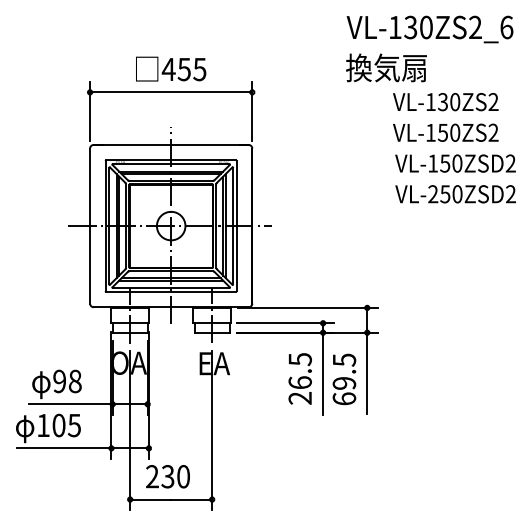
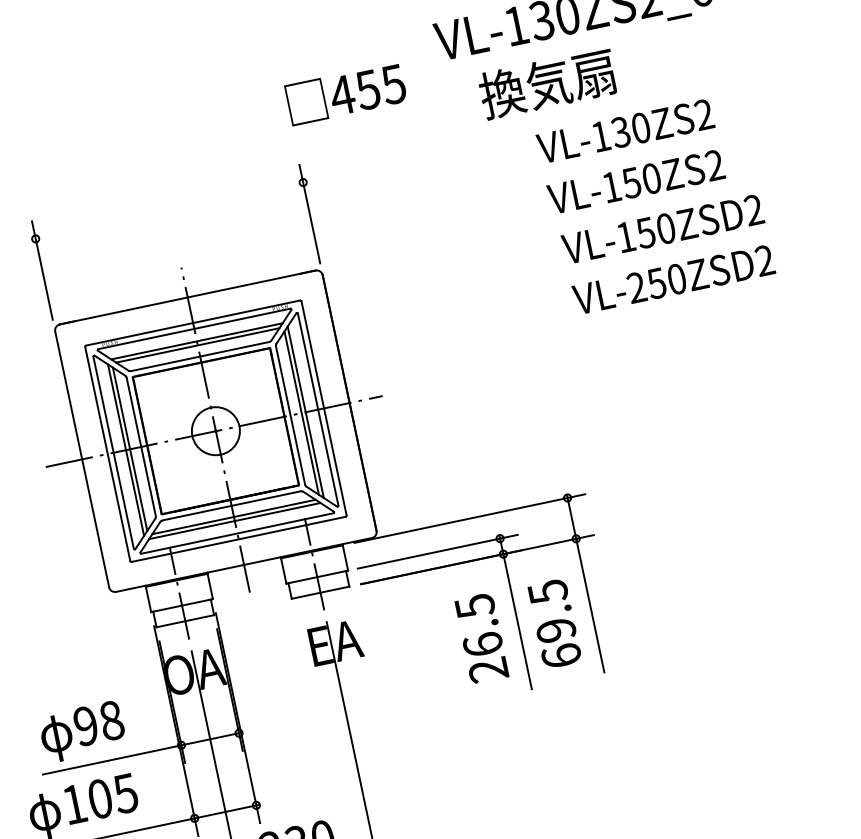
text: (386, 67) -> (547, 83), moved
text: (171, 68) -> (346, 92), moved
line: (170, 92) -> (168, 211), removed

